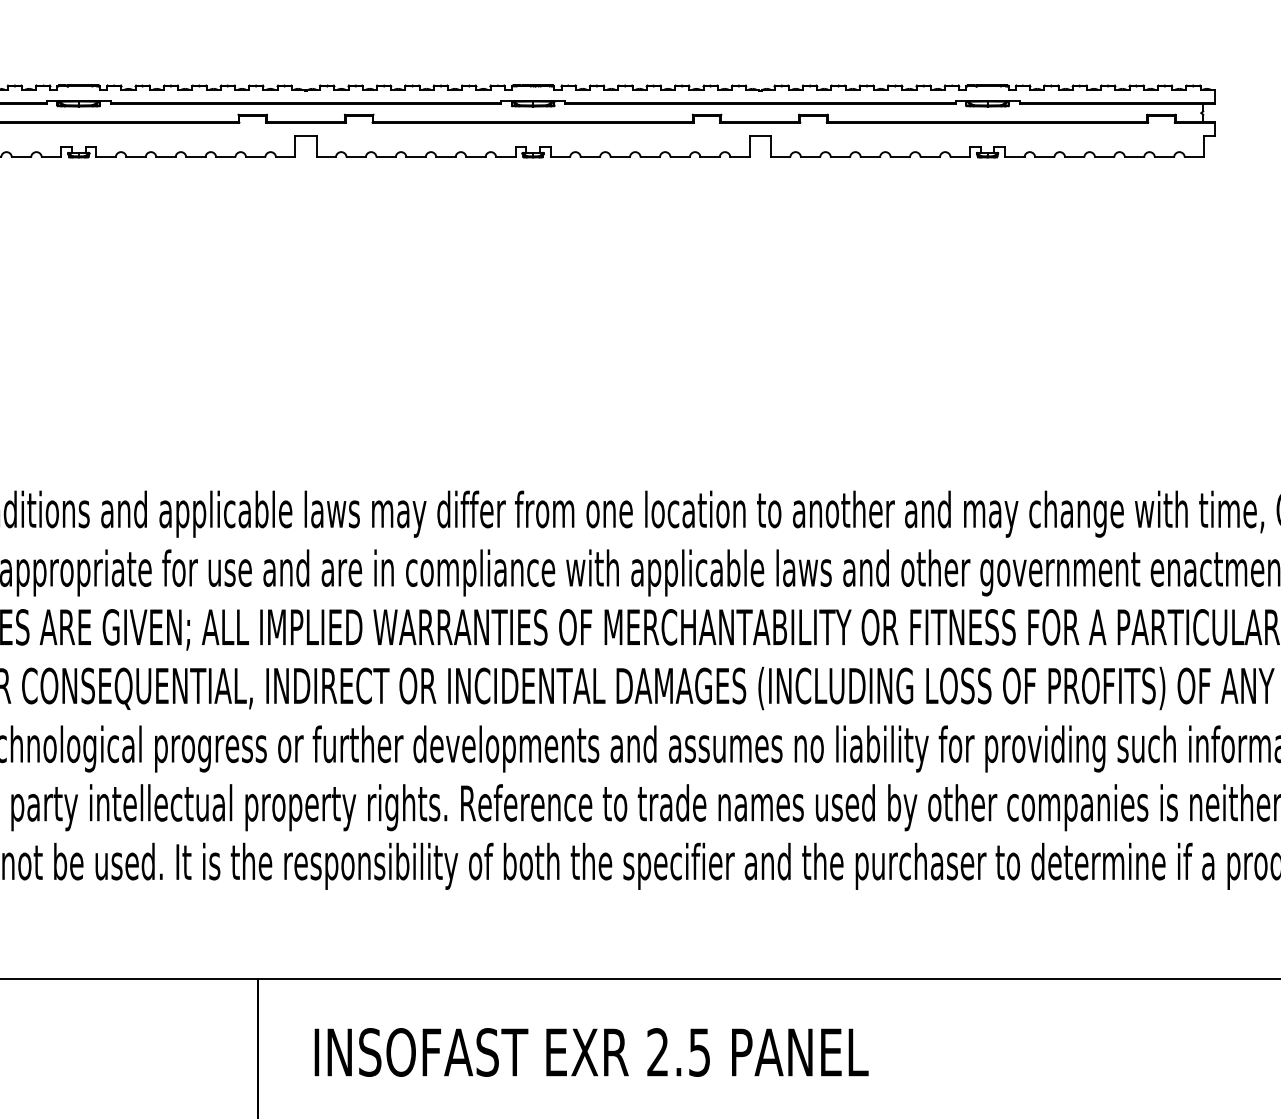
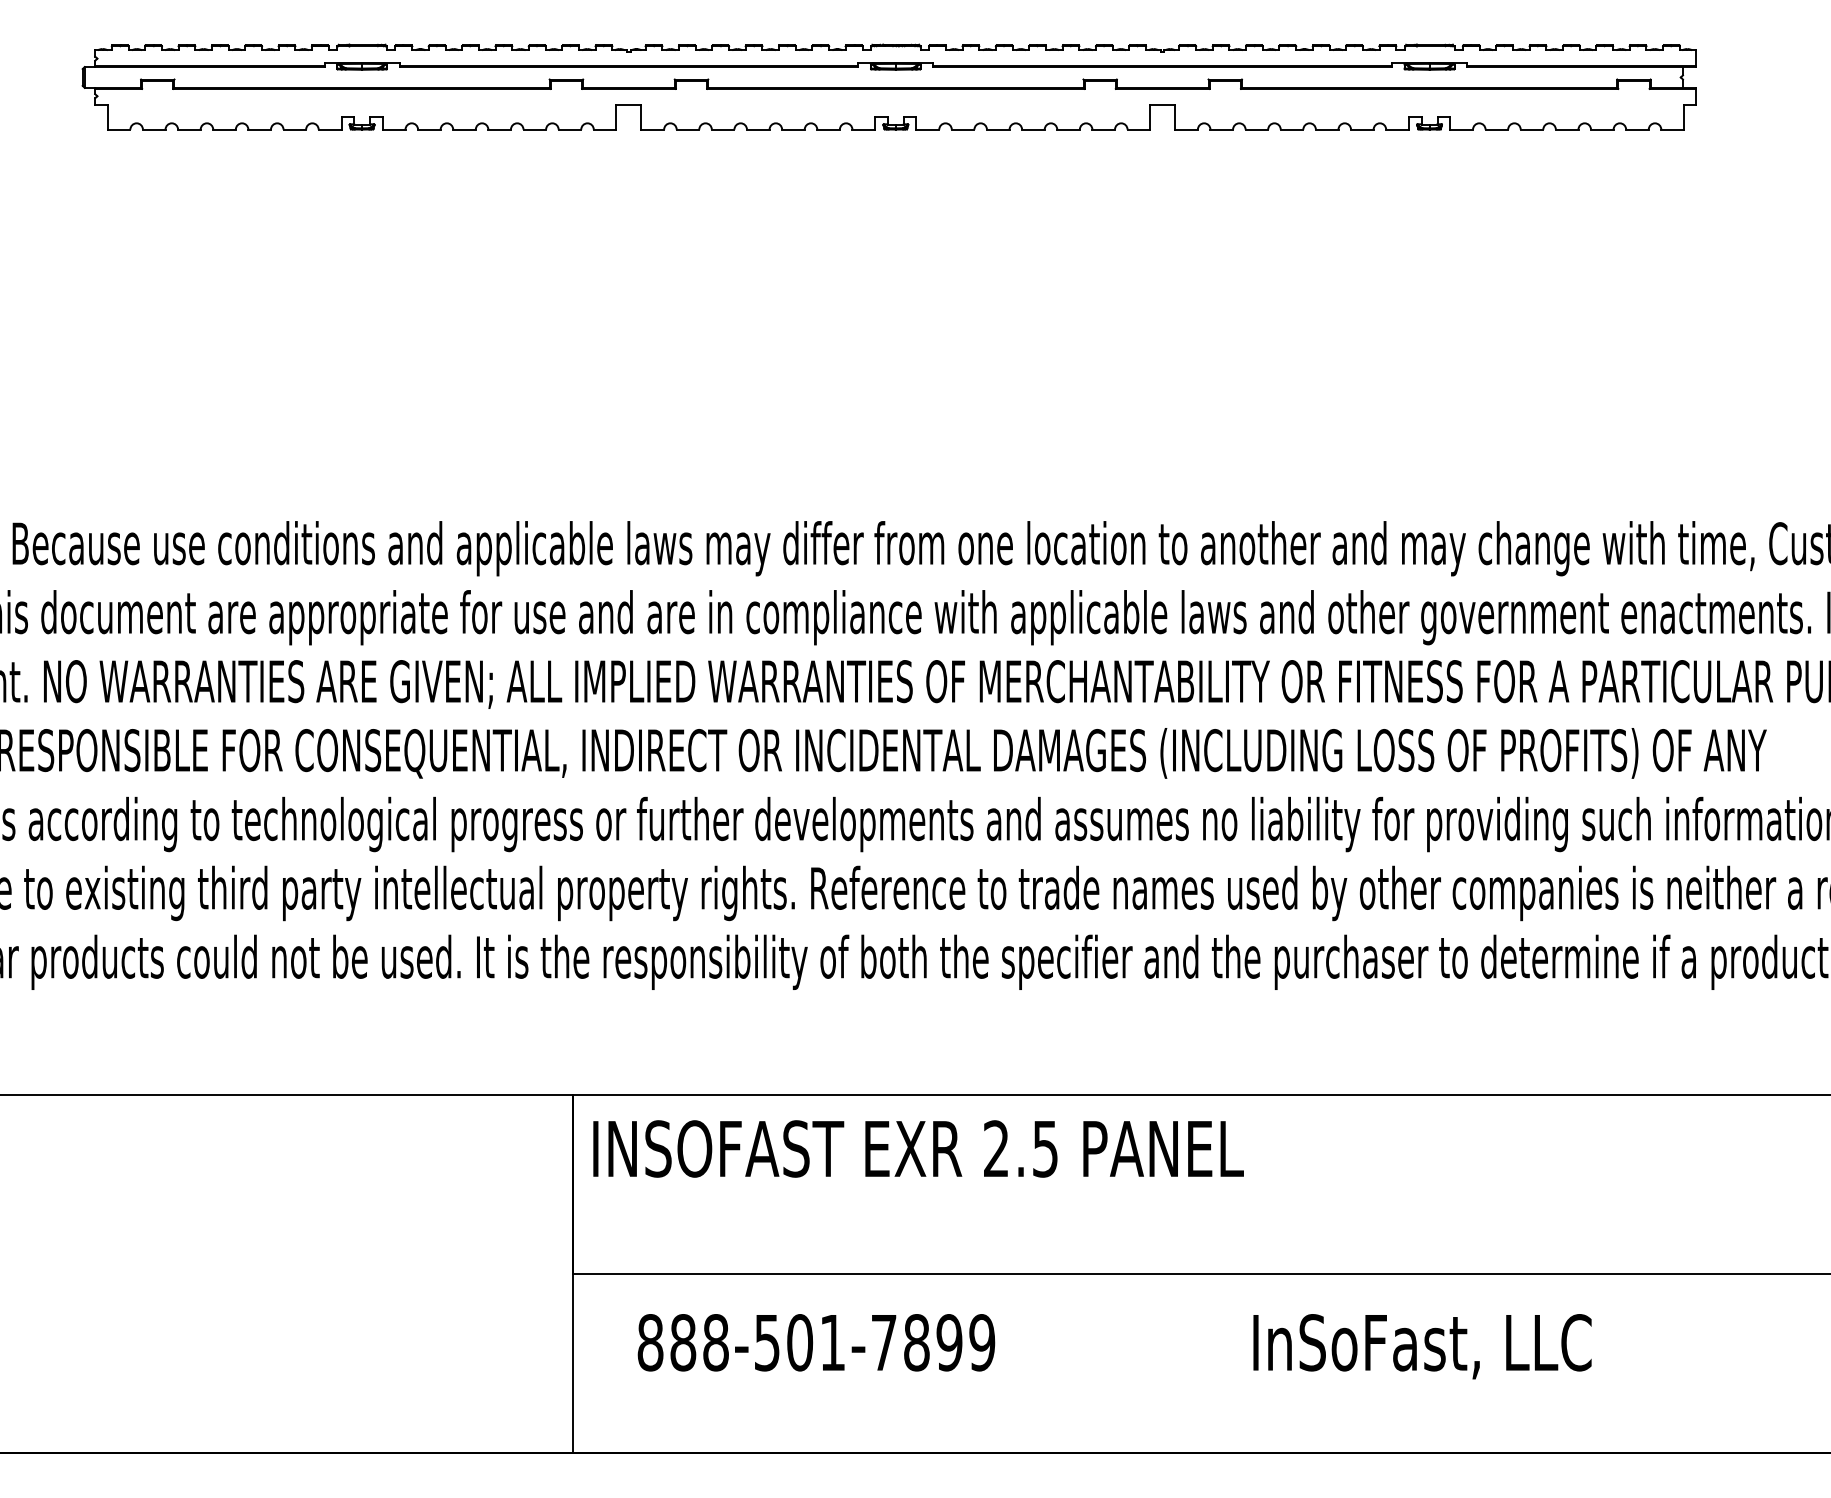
text: (591, 1052) -> (918, 1148), moved

